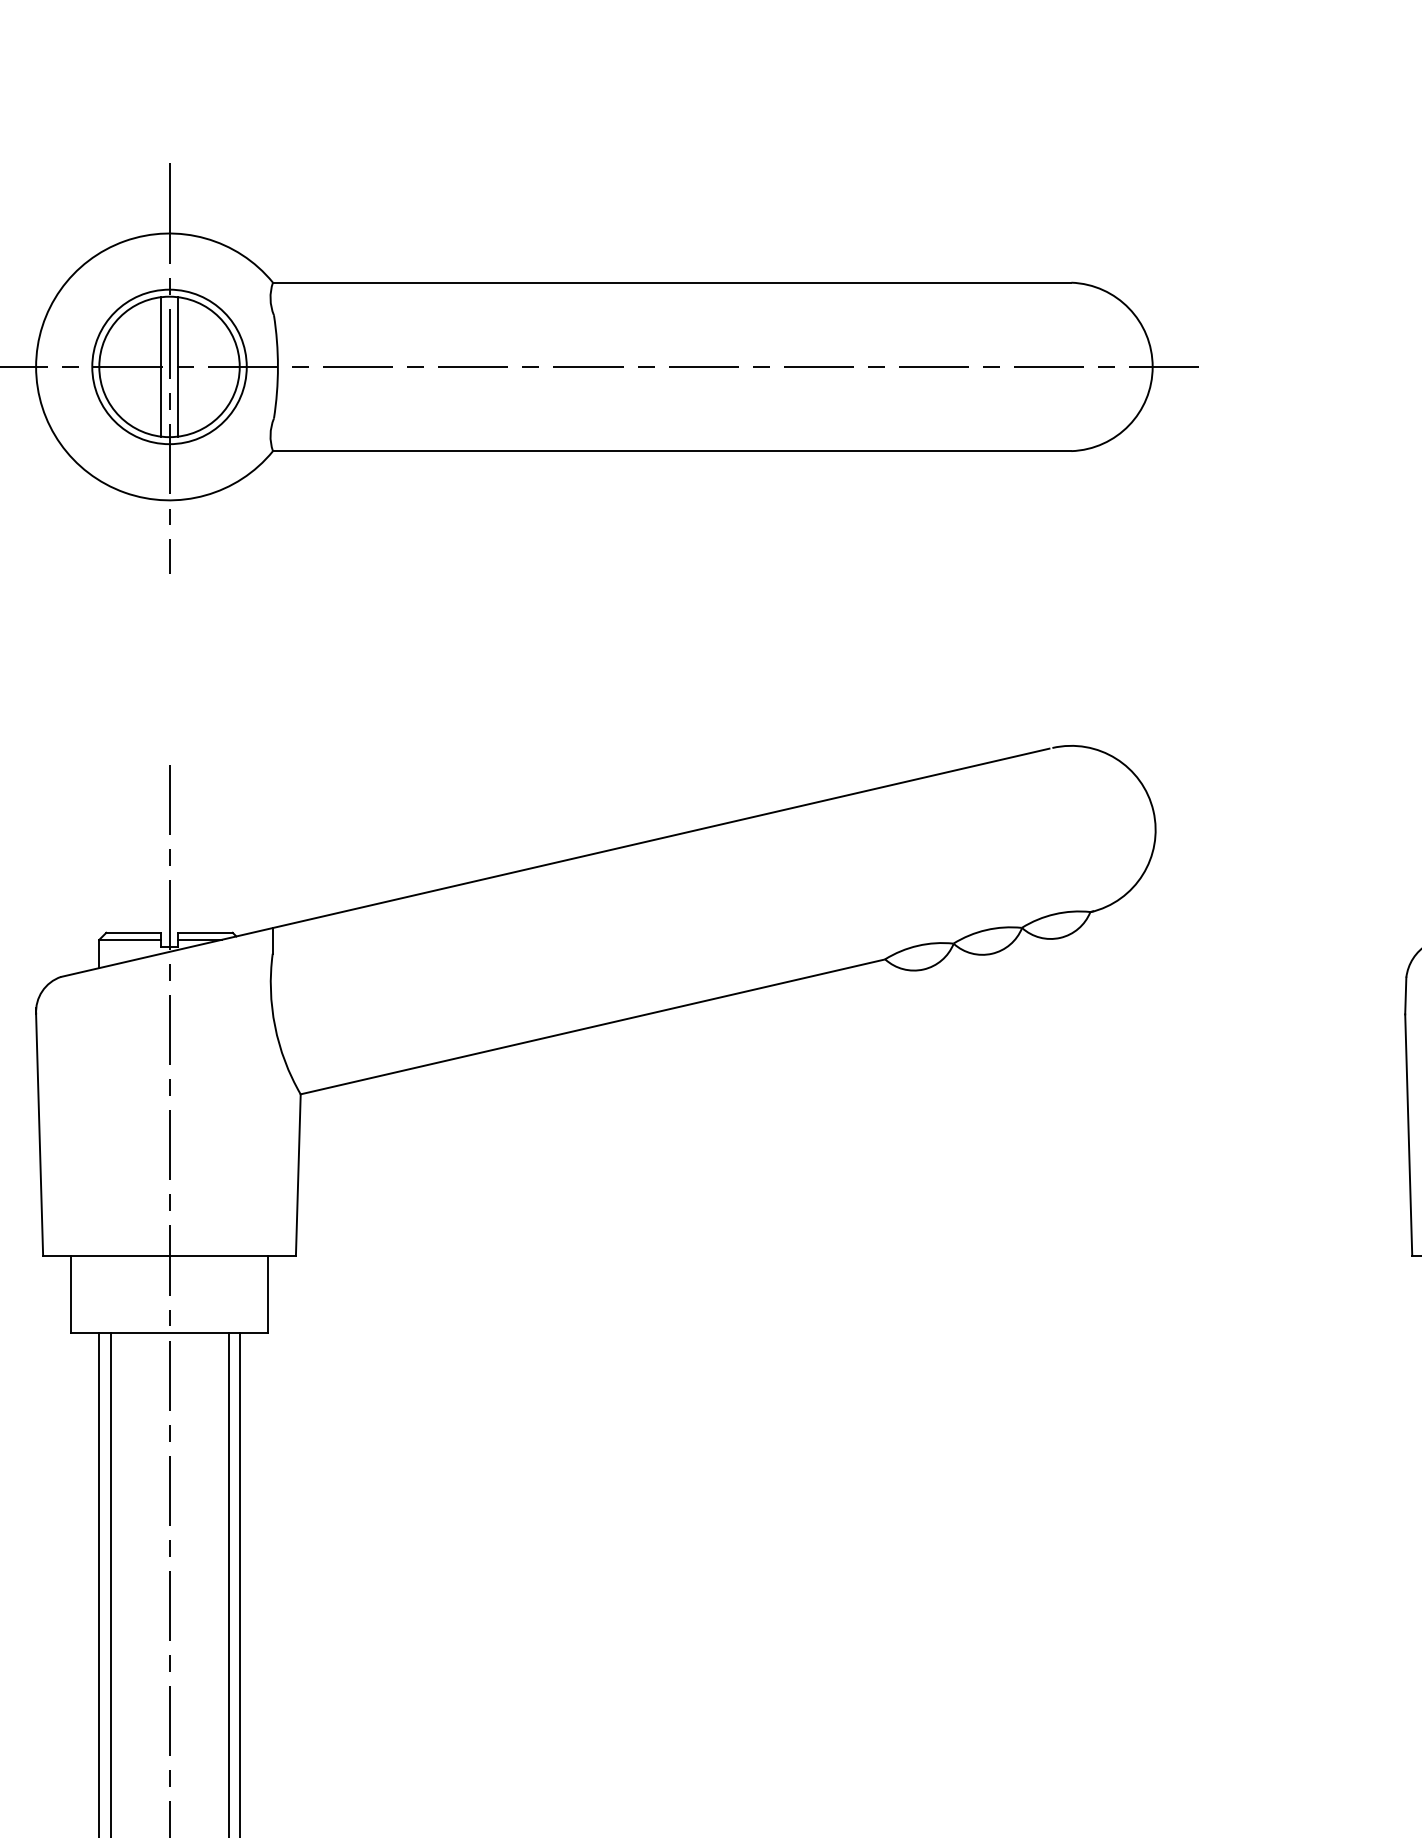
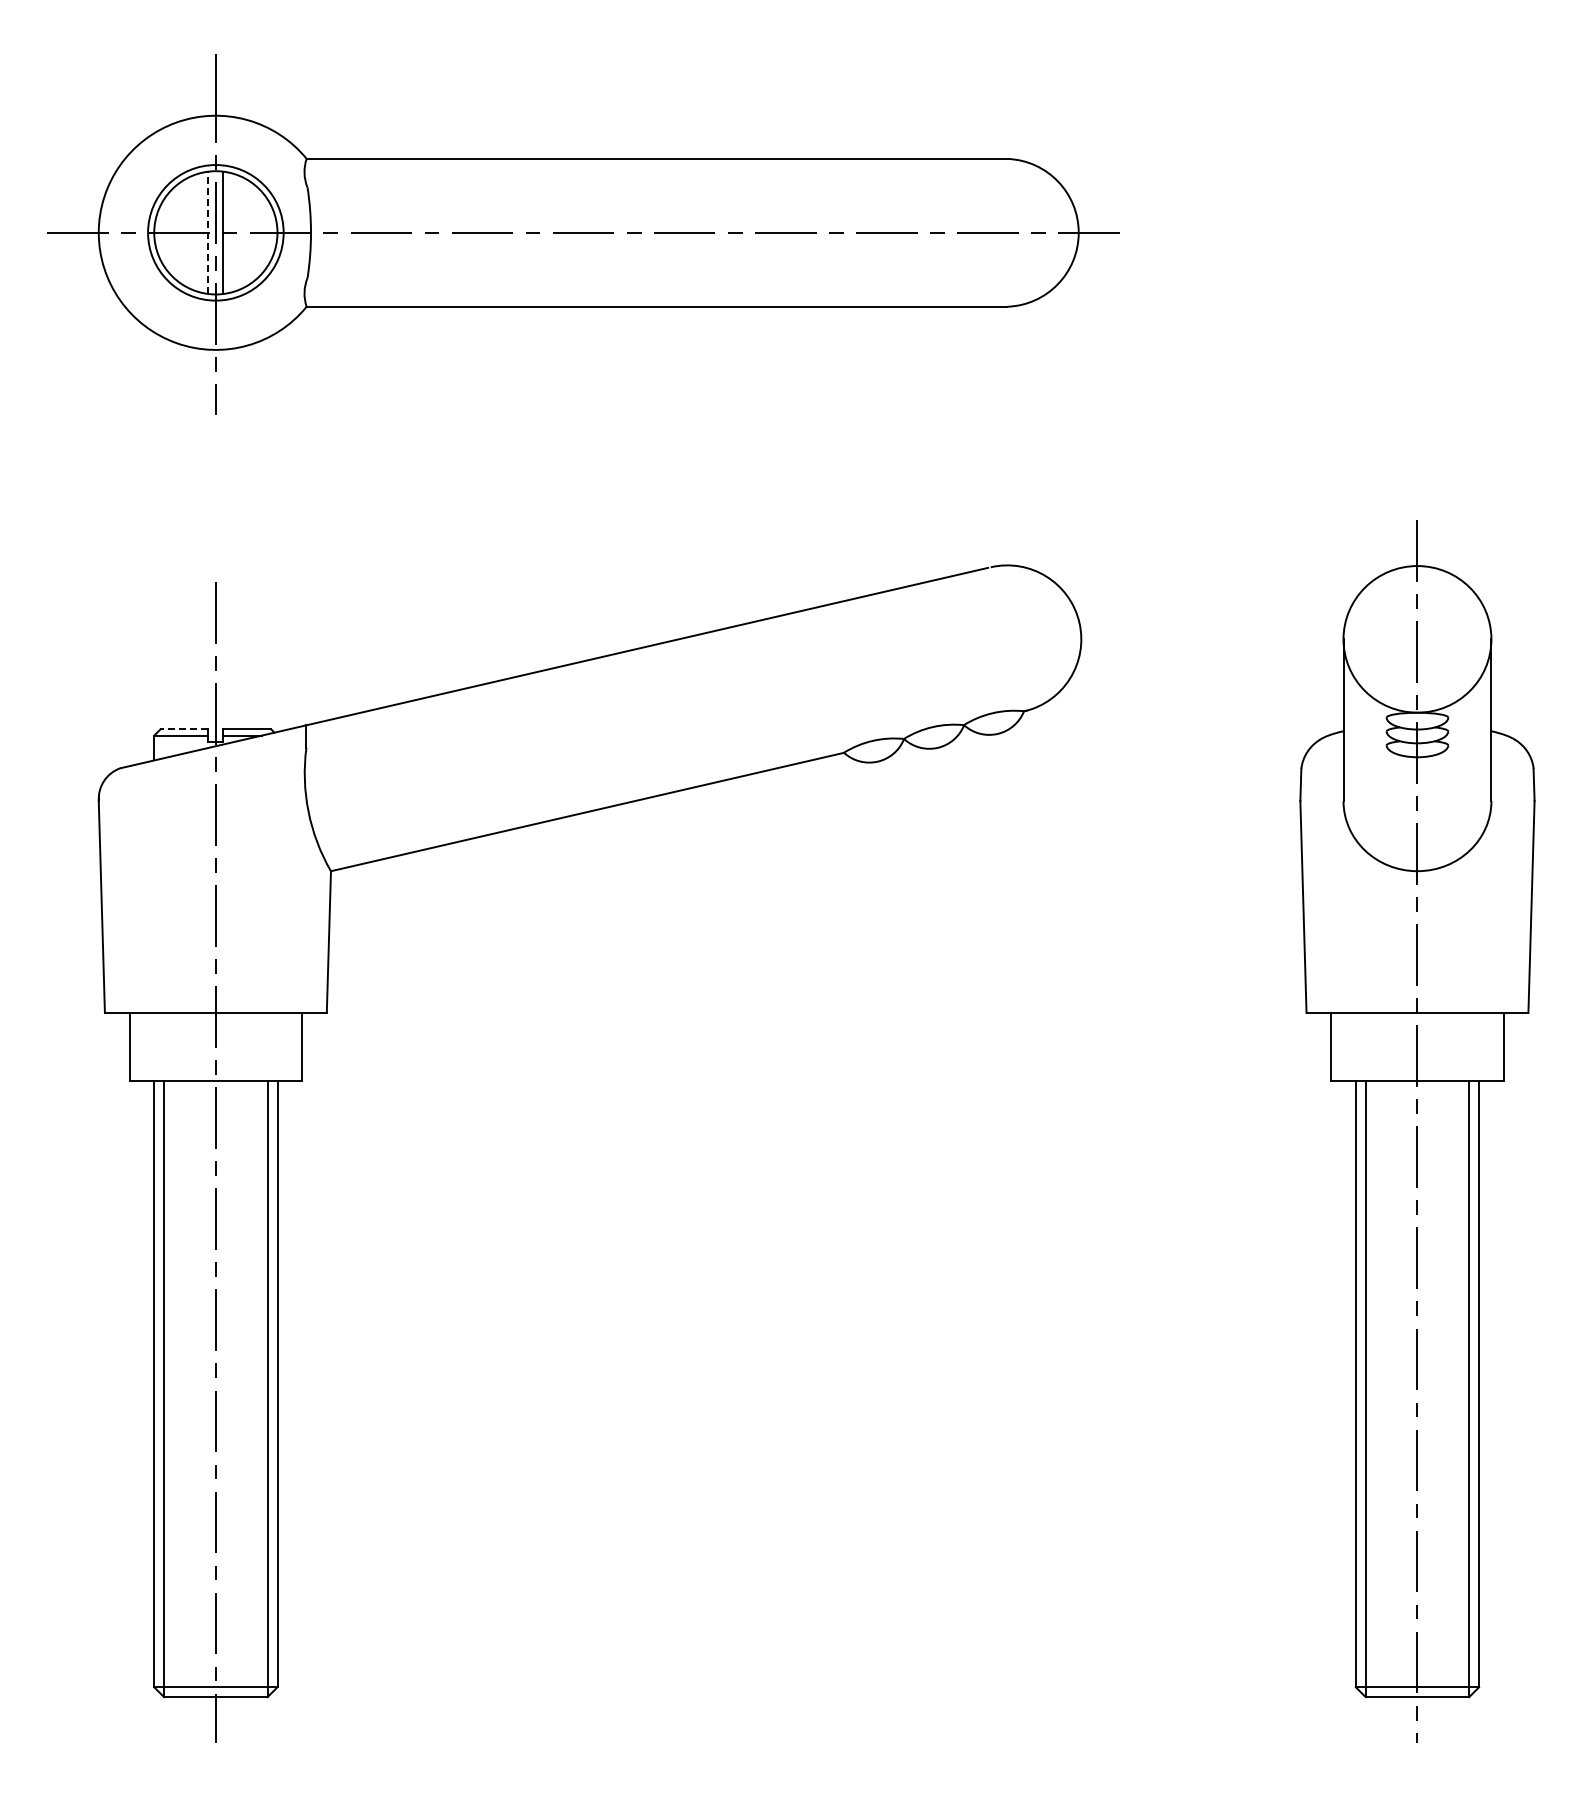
line: (161, 366) -> (208, 232), solid -> dashed
line: (132, 932) -> (183, 729), solid -> dashed

